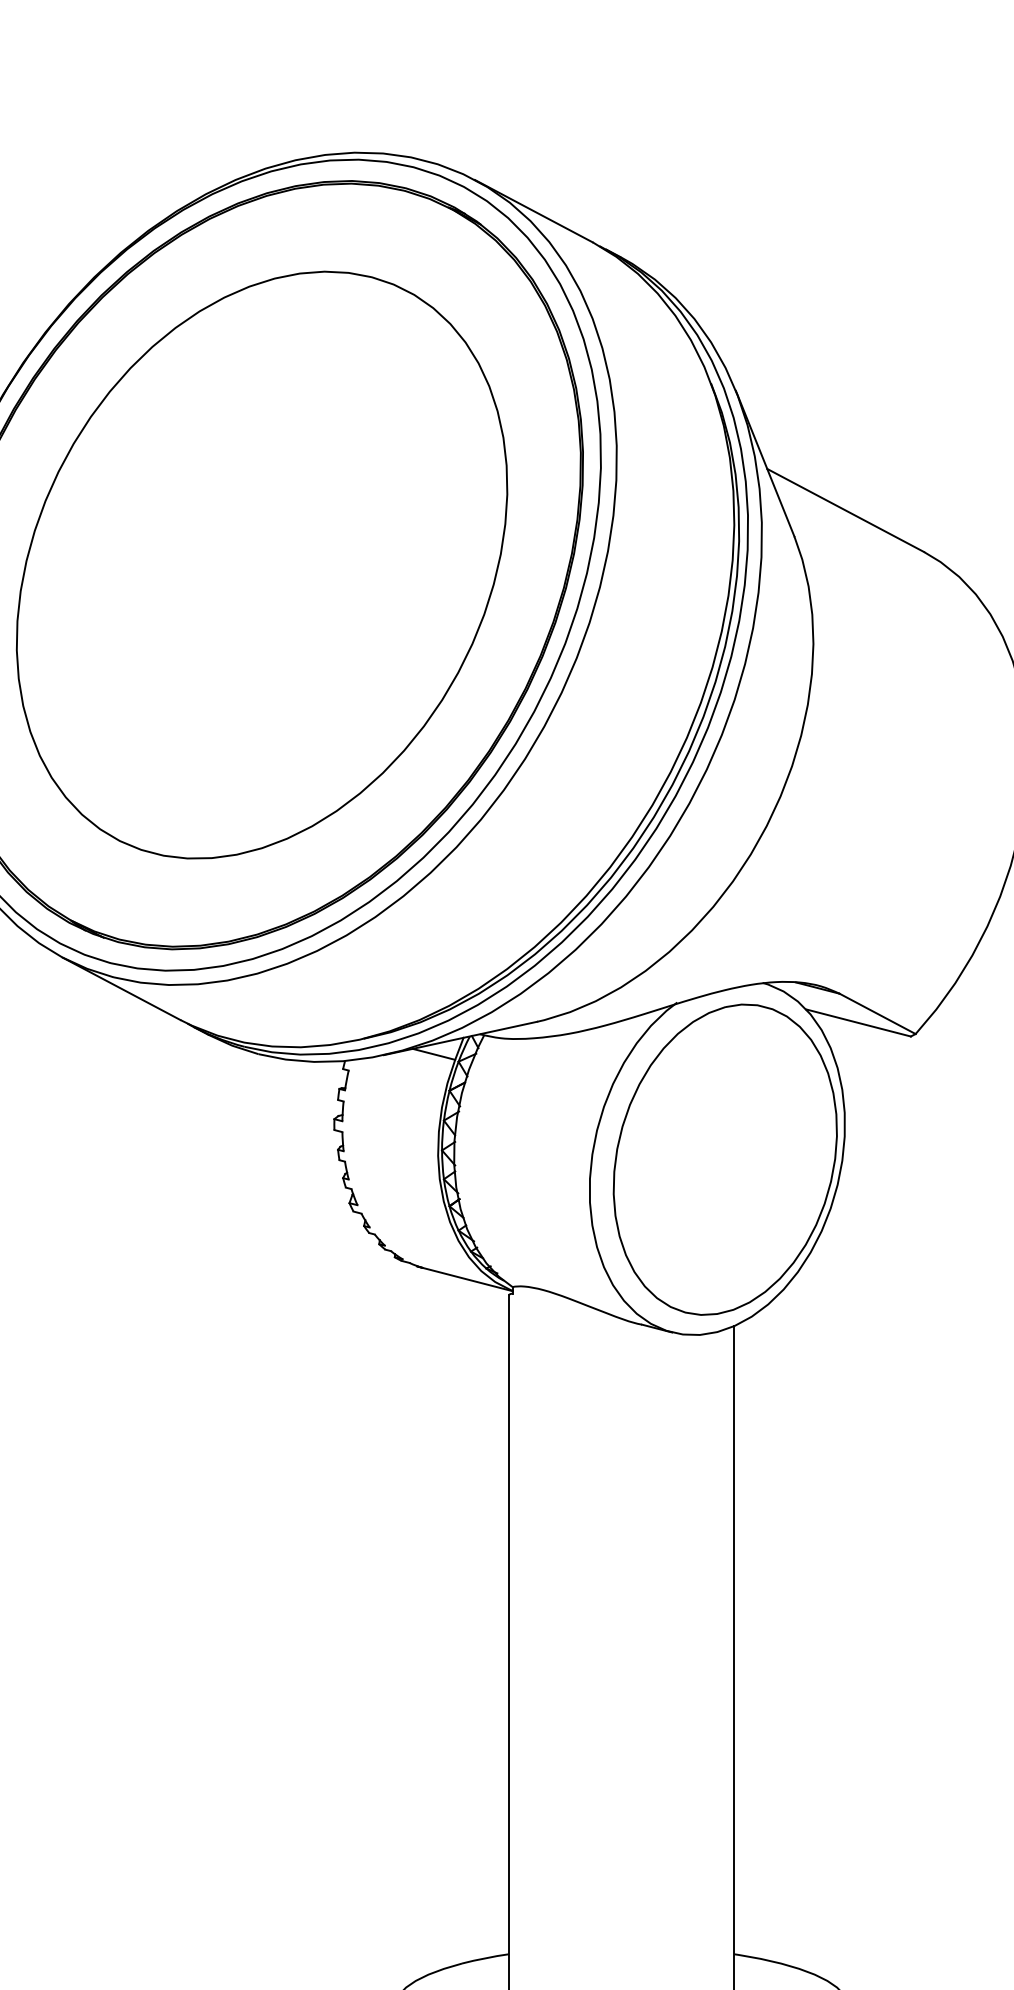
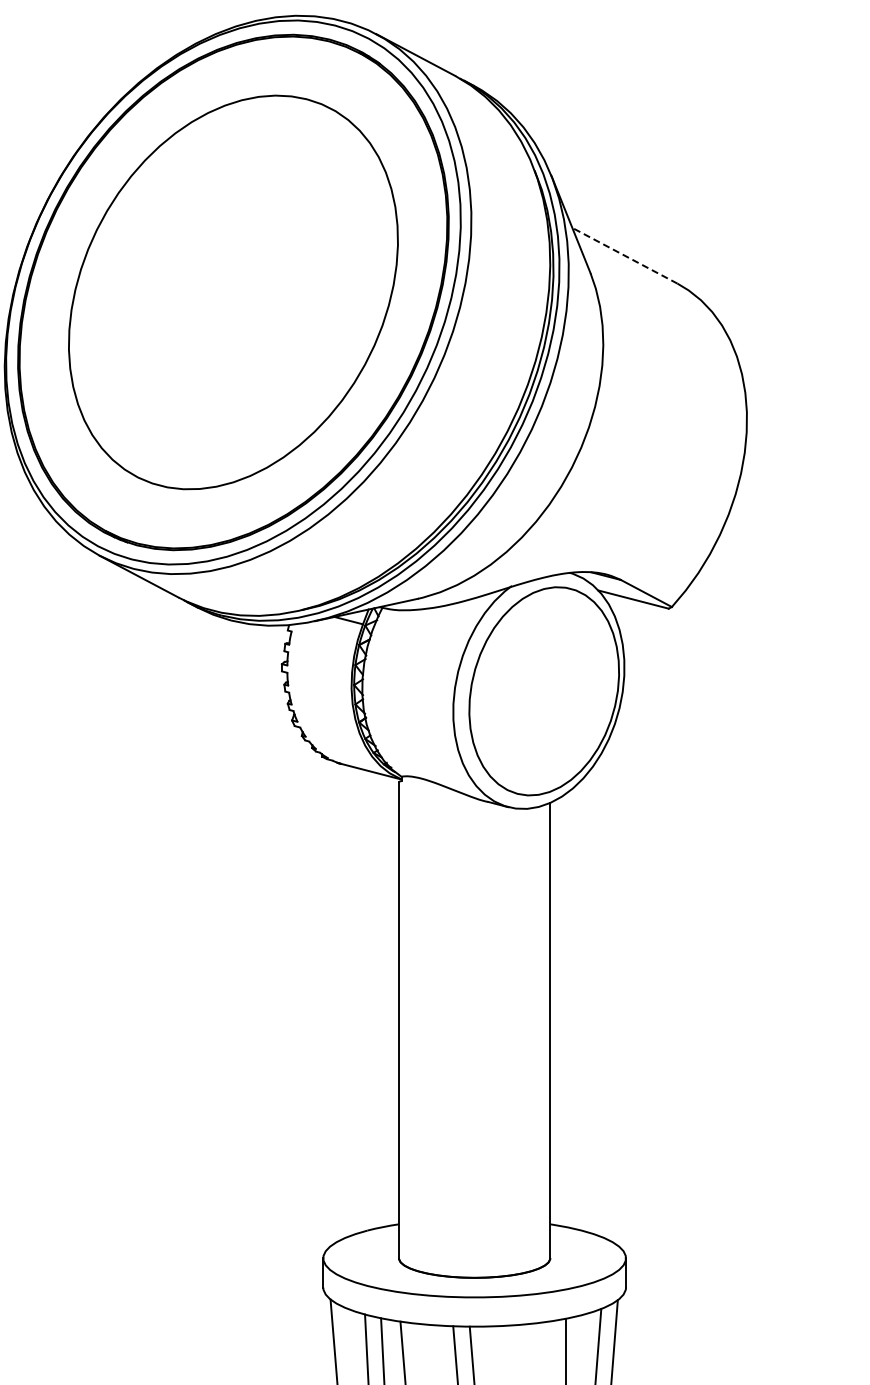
line: (844, 510) -> (624, 255), solid -> dashed

